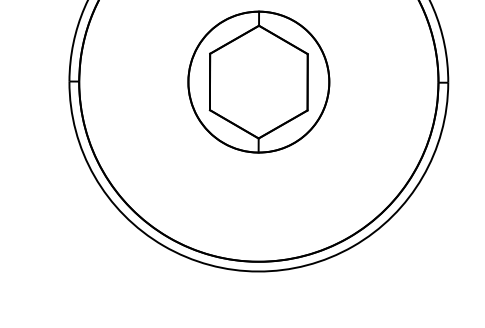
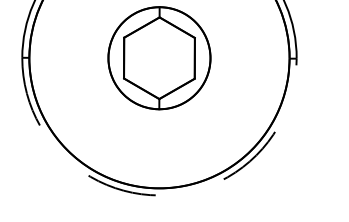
arc: (258, 271) -> (159, 195), solid -> dashed

